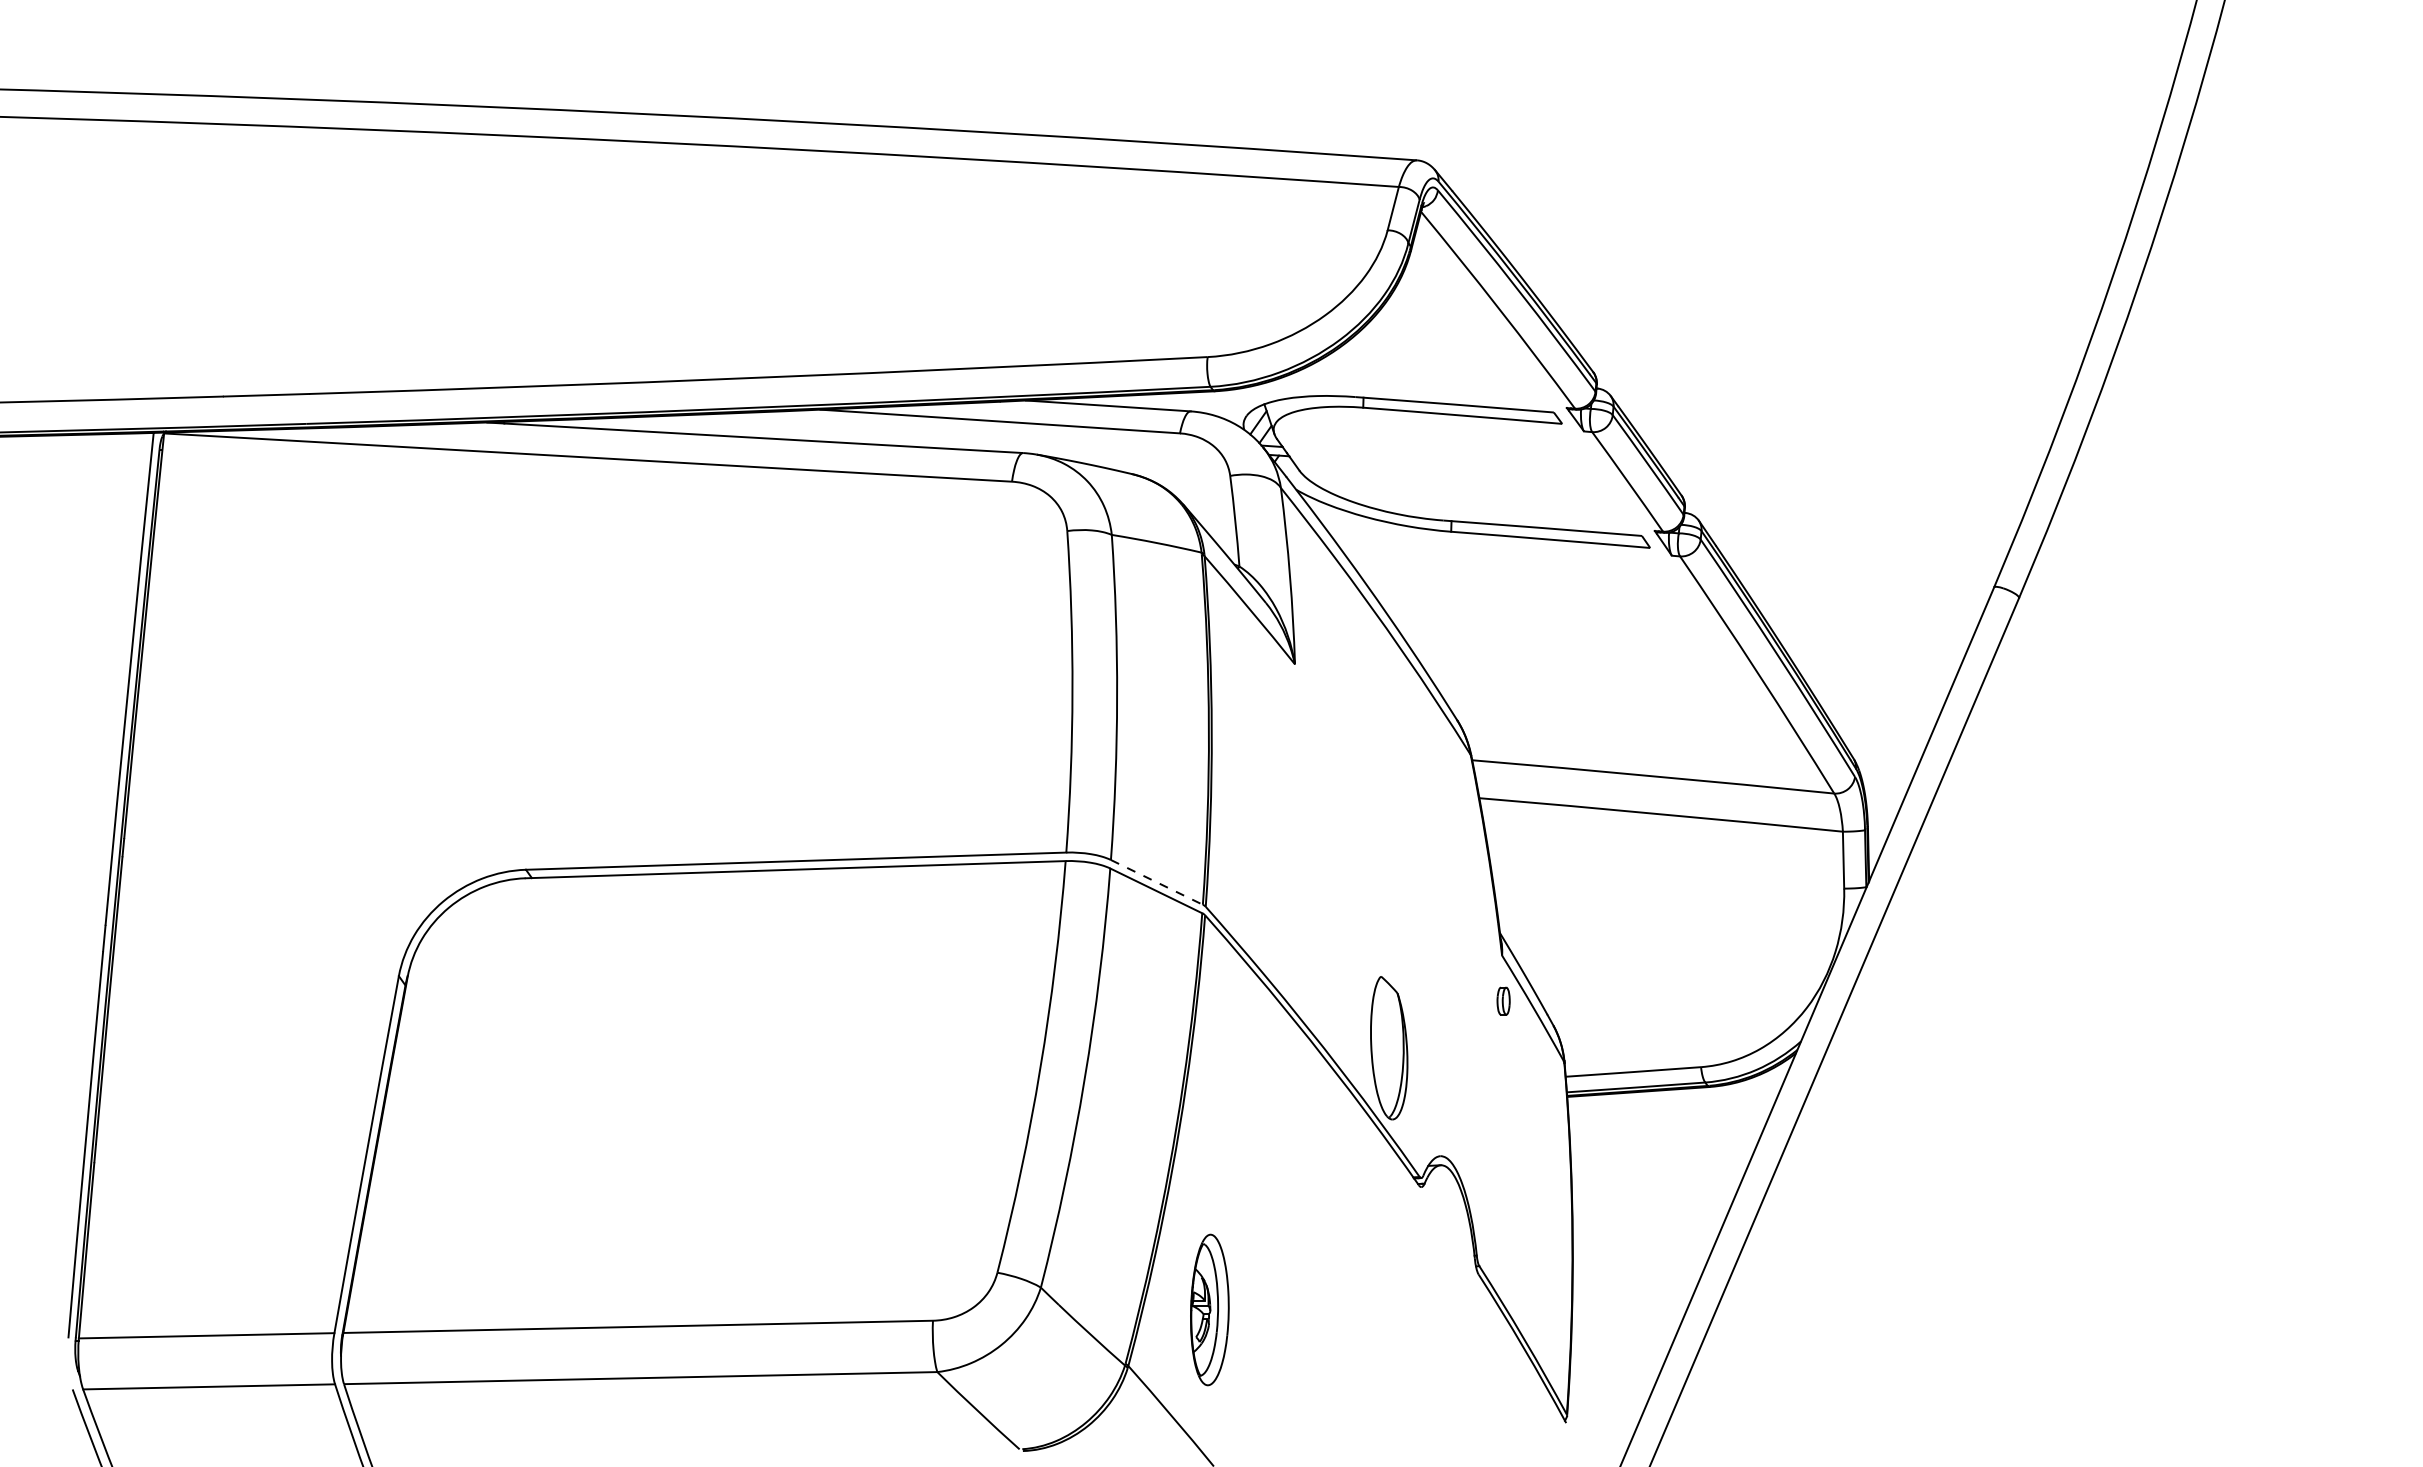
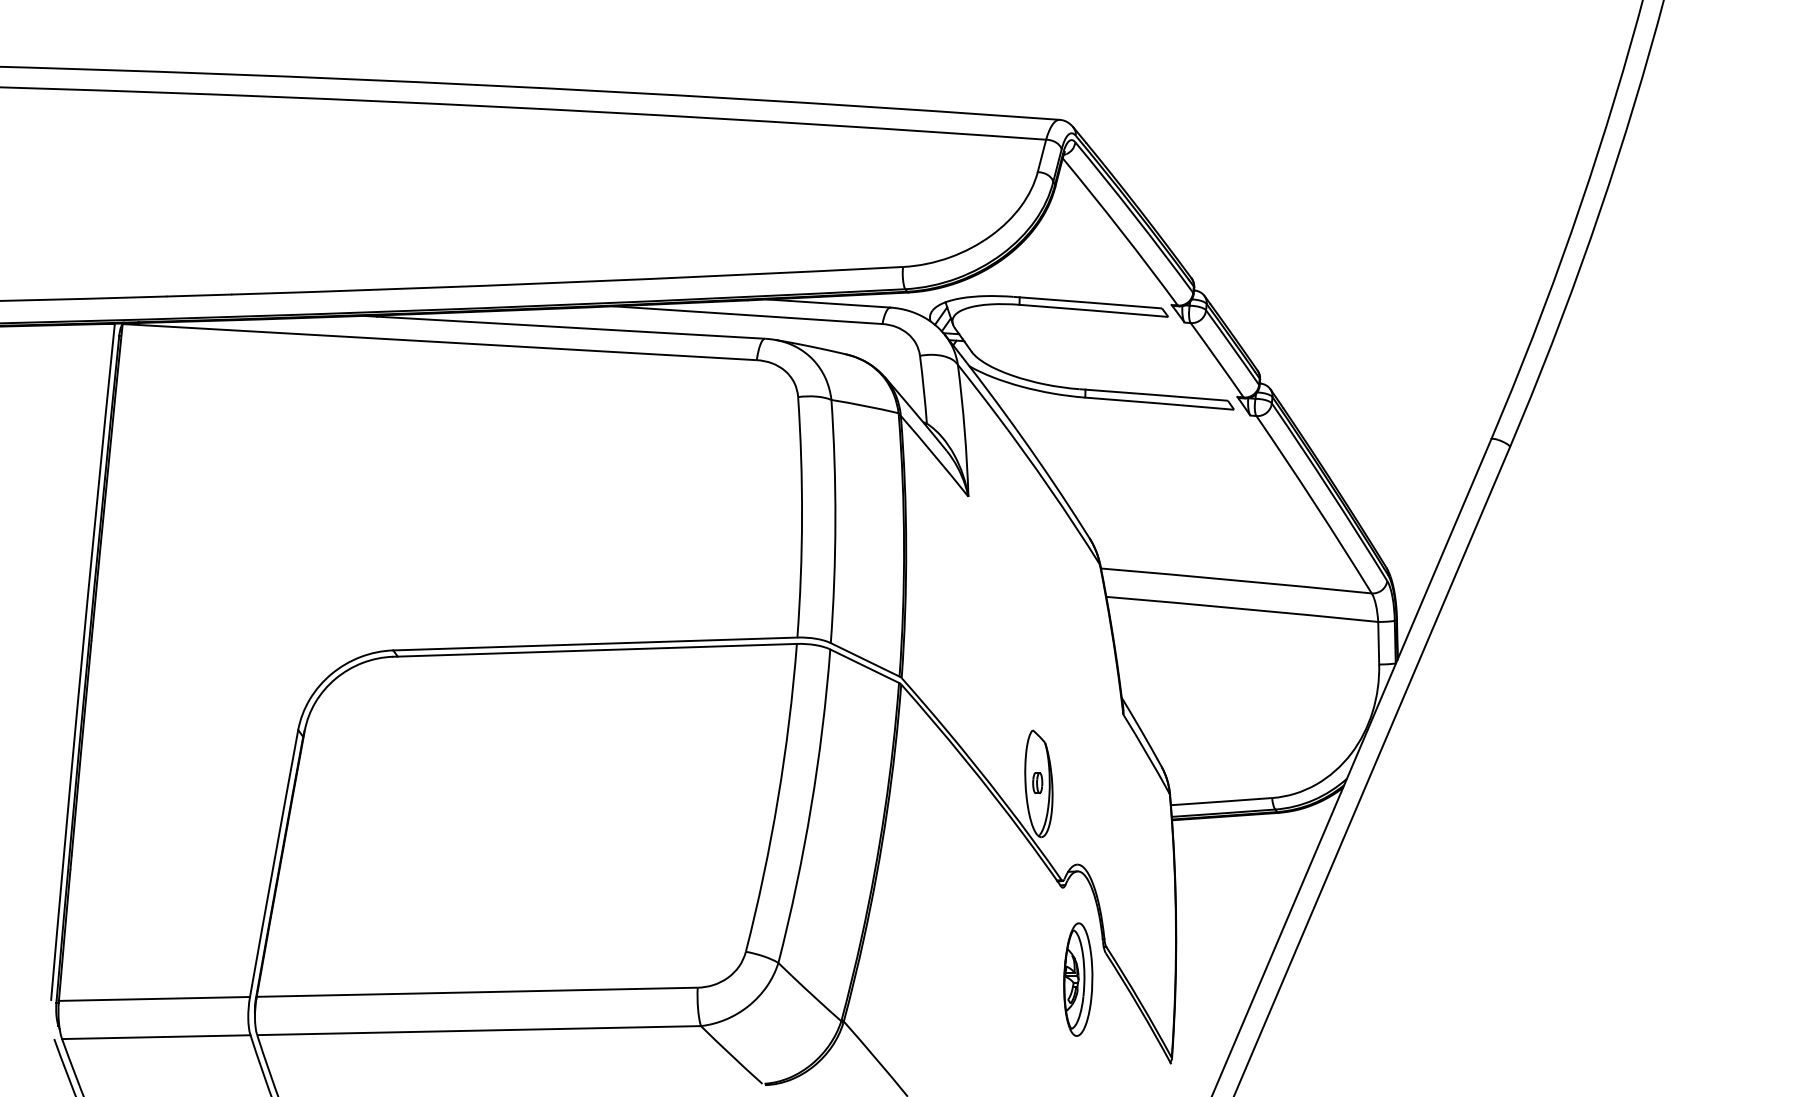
line: (1157, 882) -> (865, 659), dashed -> solid
part: (1503, 1000) -> (1037, 782), moved
part: (1209, 1309) -> (1078, 979), moved

